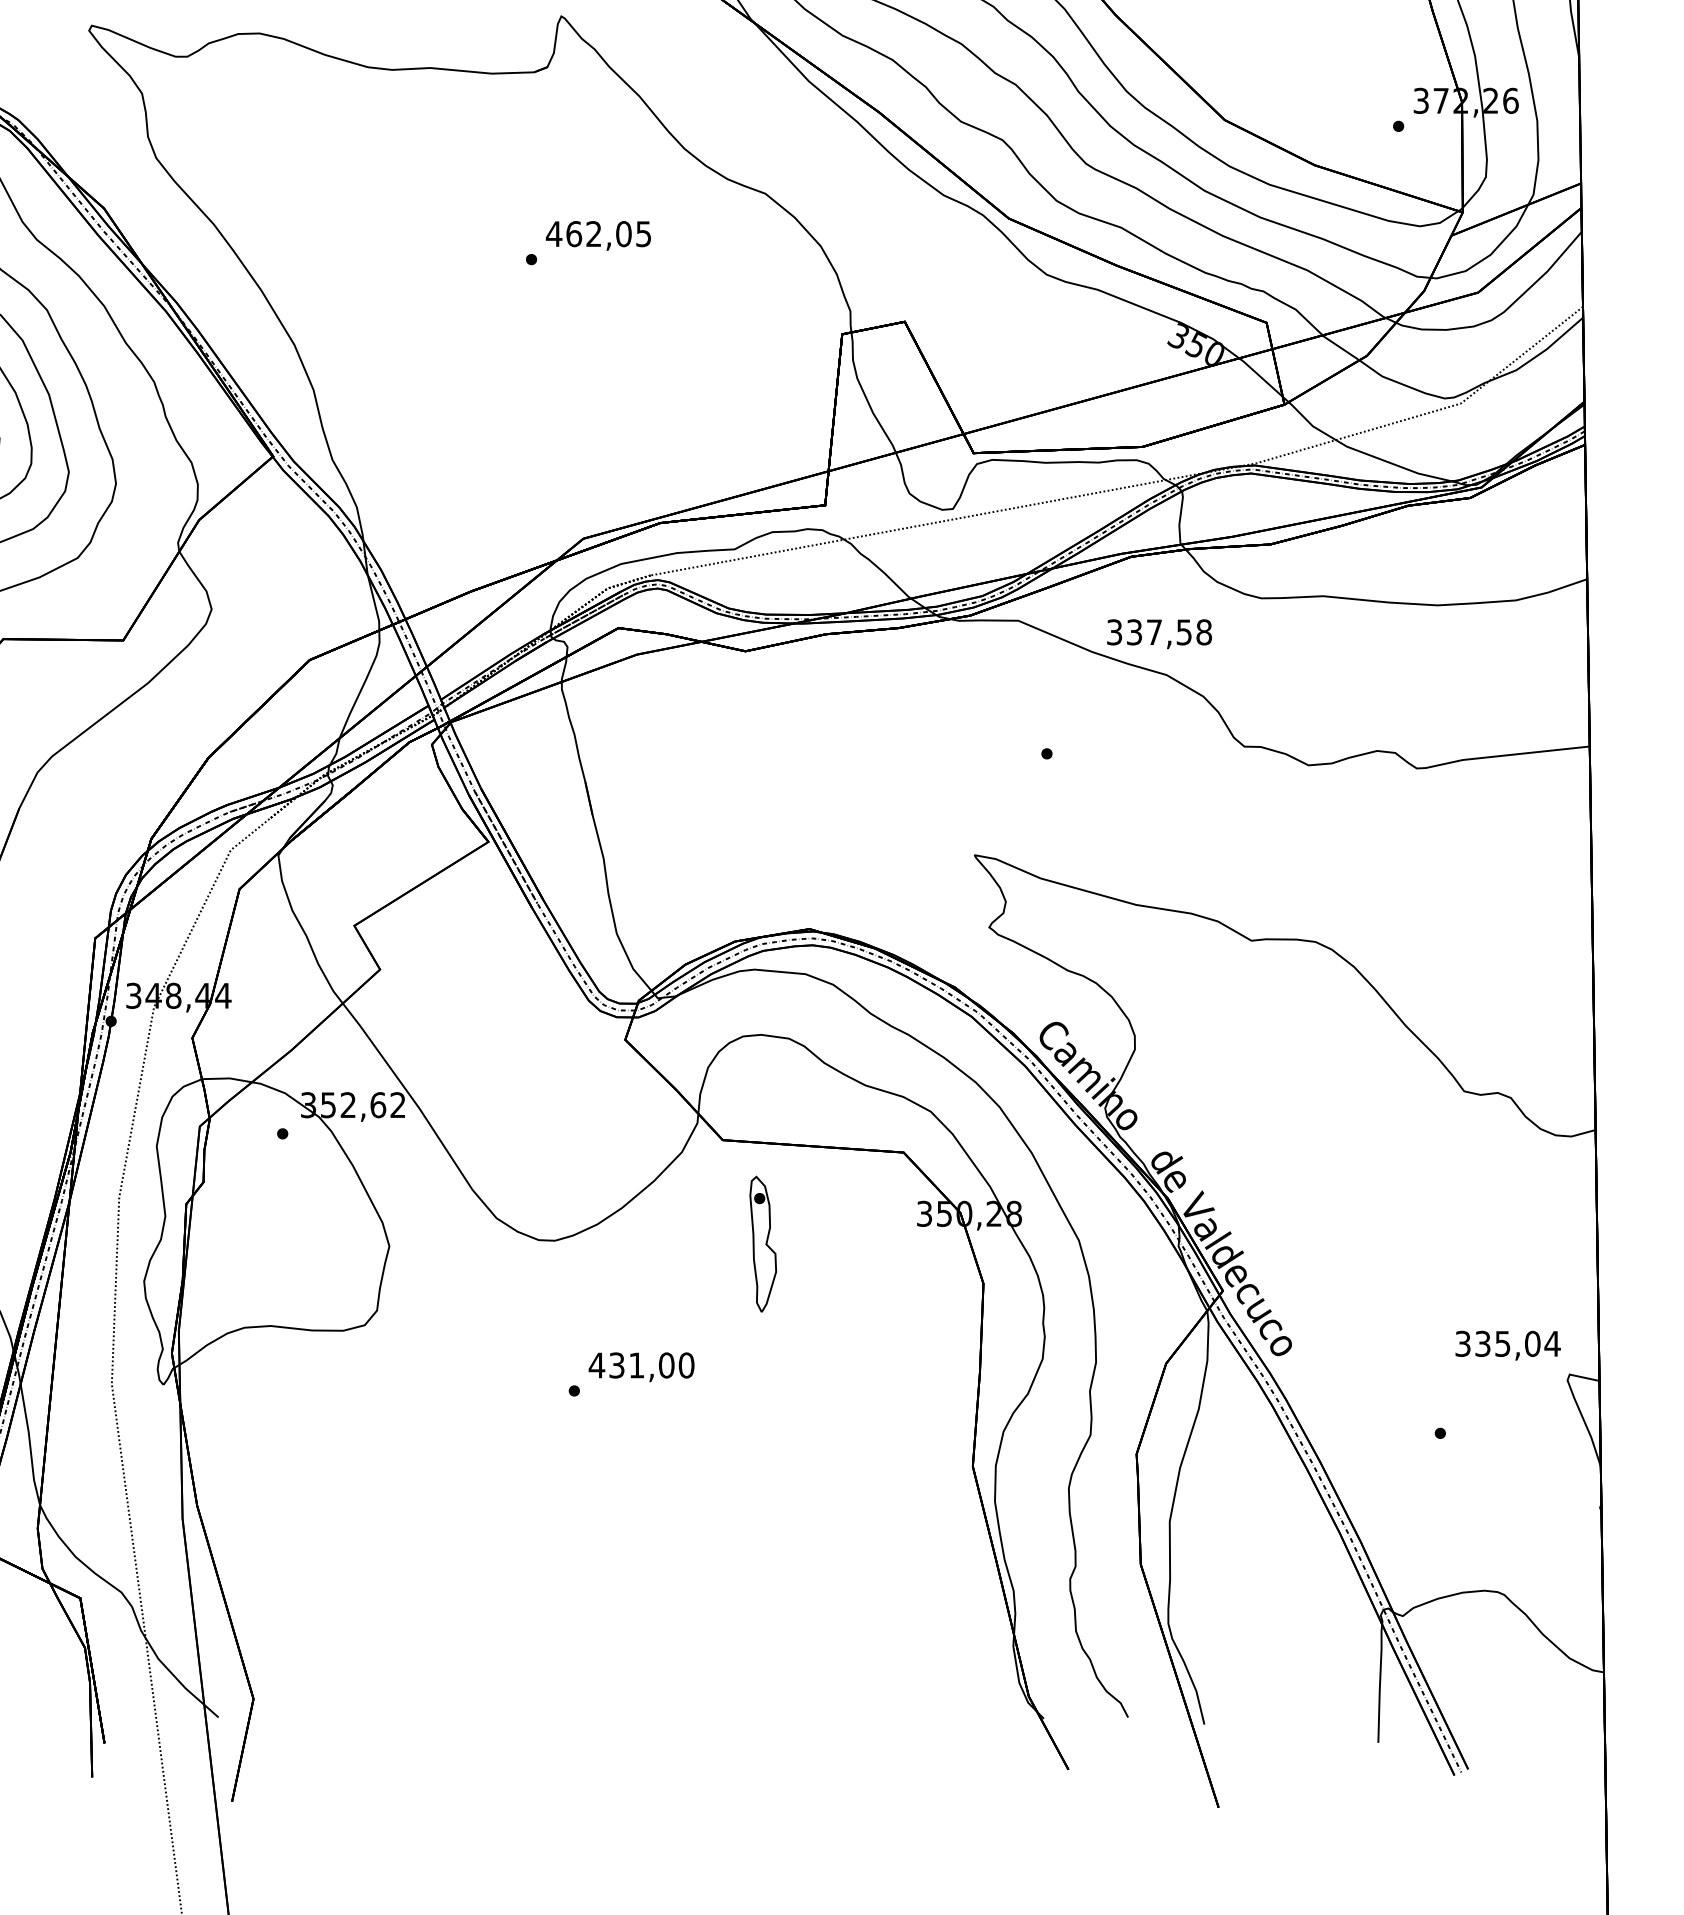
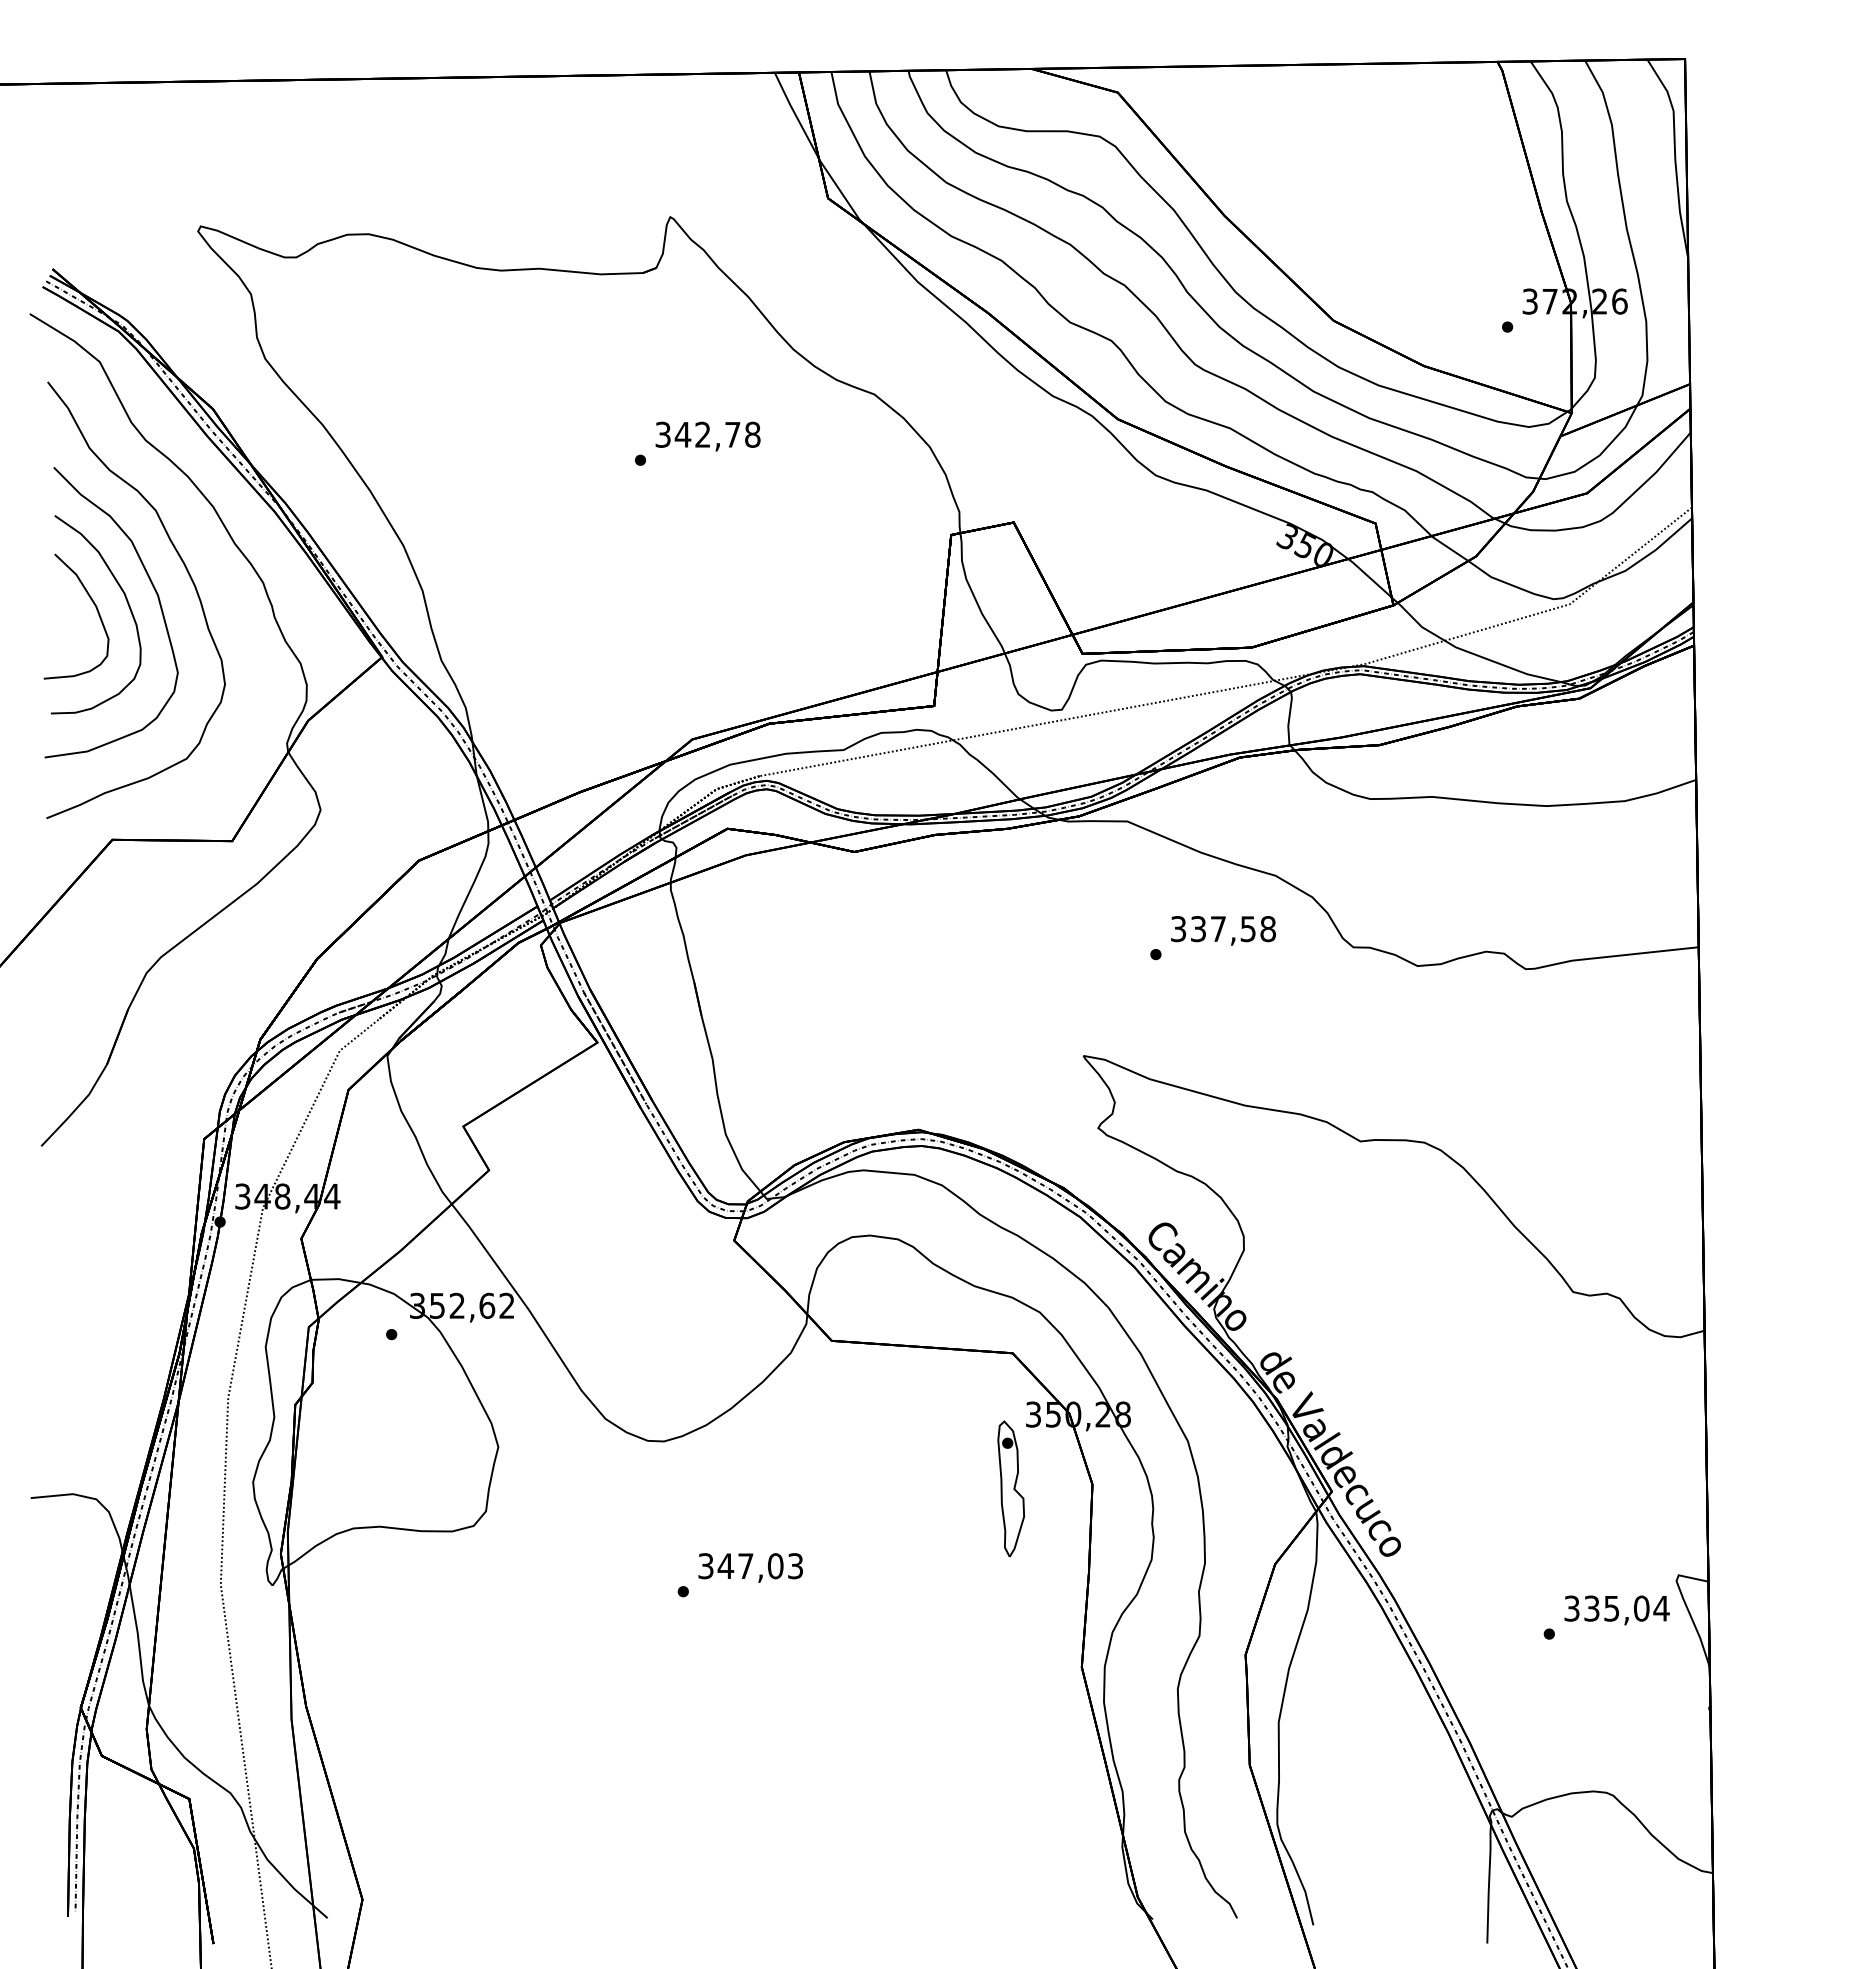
text: (598, 233) -> (707, 434), 462,05 -> 342,78
text: (1159, 633) -> (1223, 930), moved
part: (762, 1243) -> (1010, 1488), moved
text: (1507, 1345) -> (1616, 1610), moved
text: (641, 1365) -> (750, 1566), 431,00 -> 347,03

